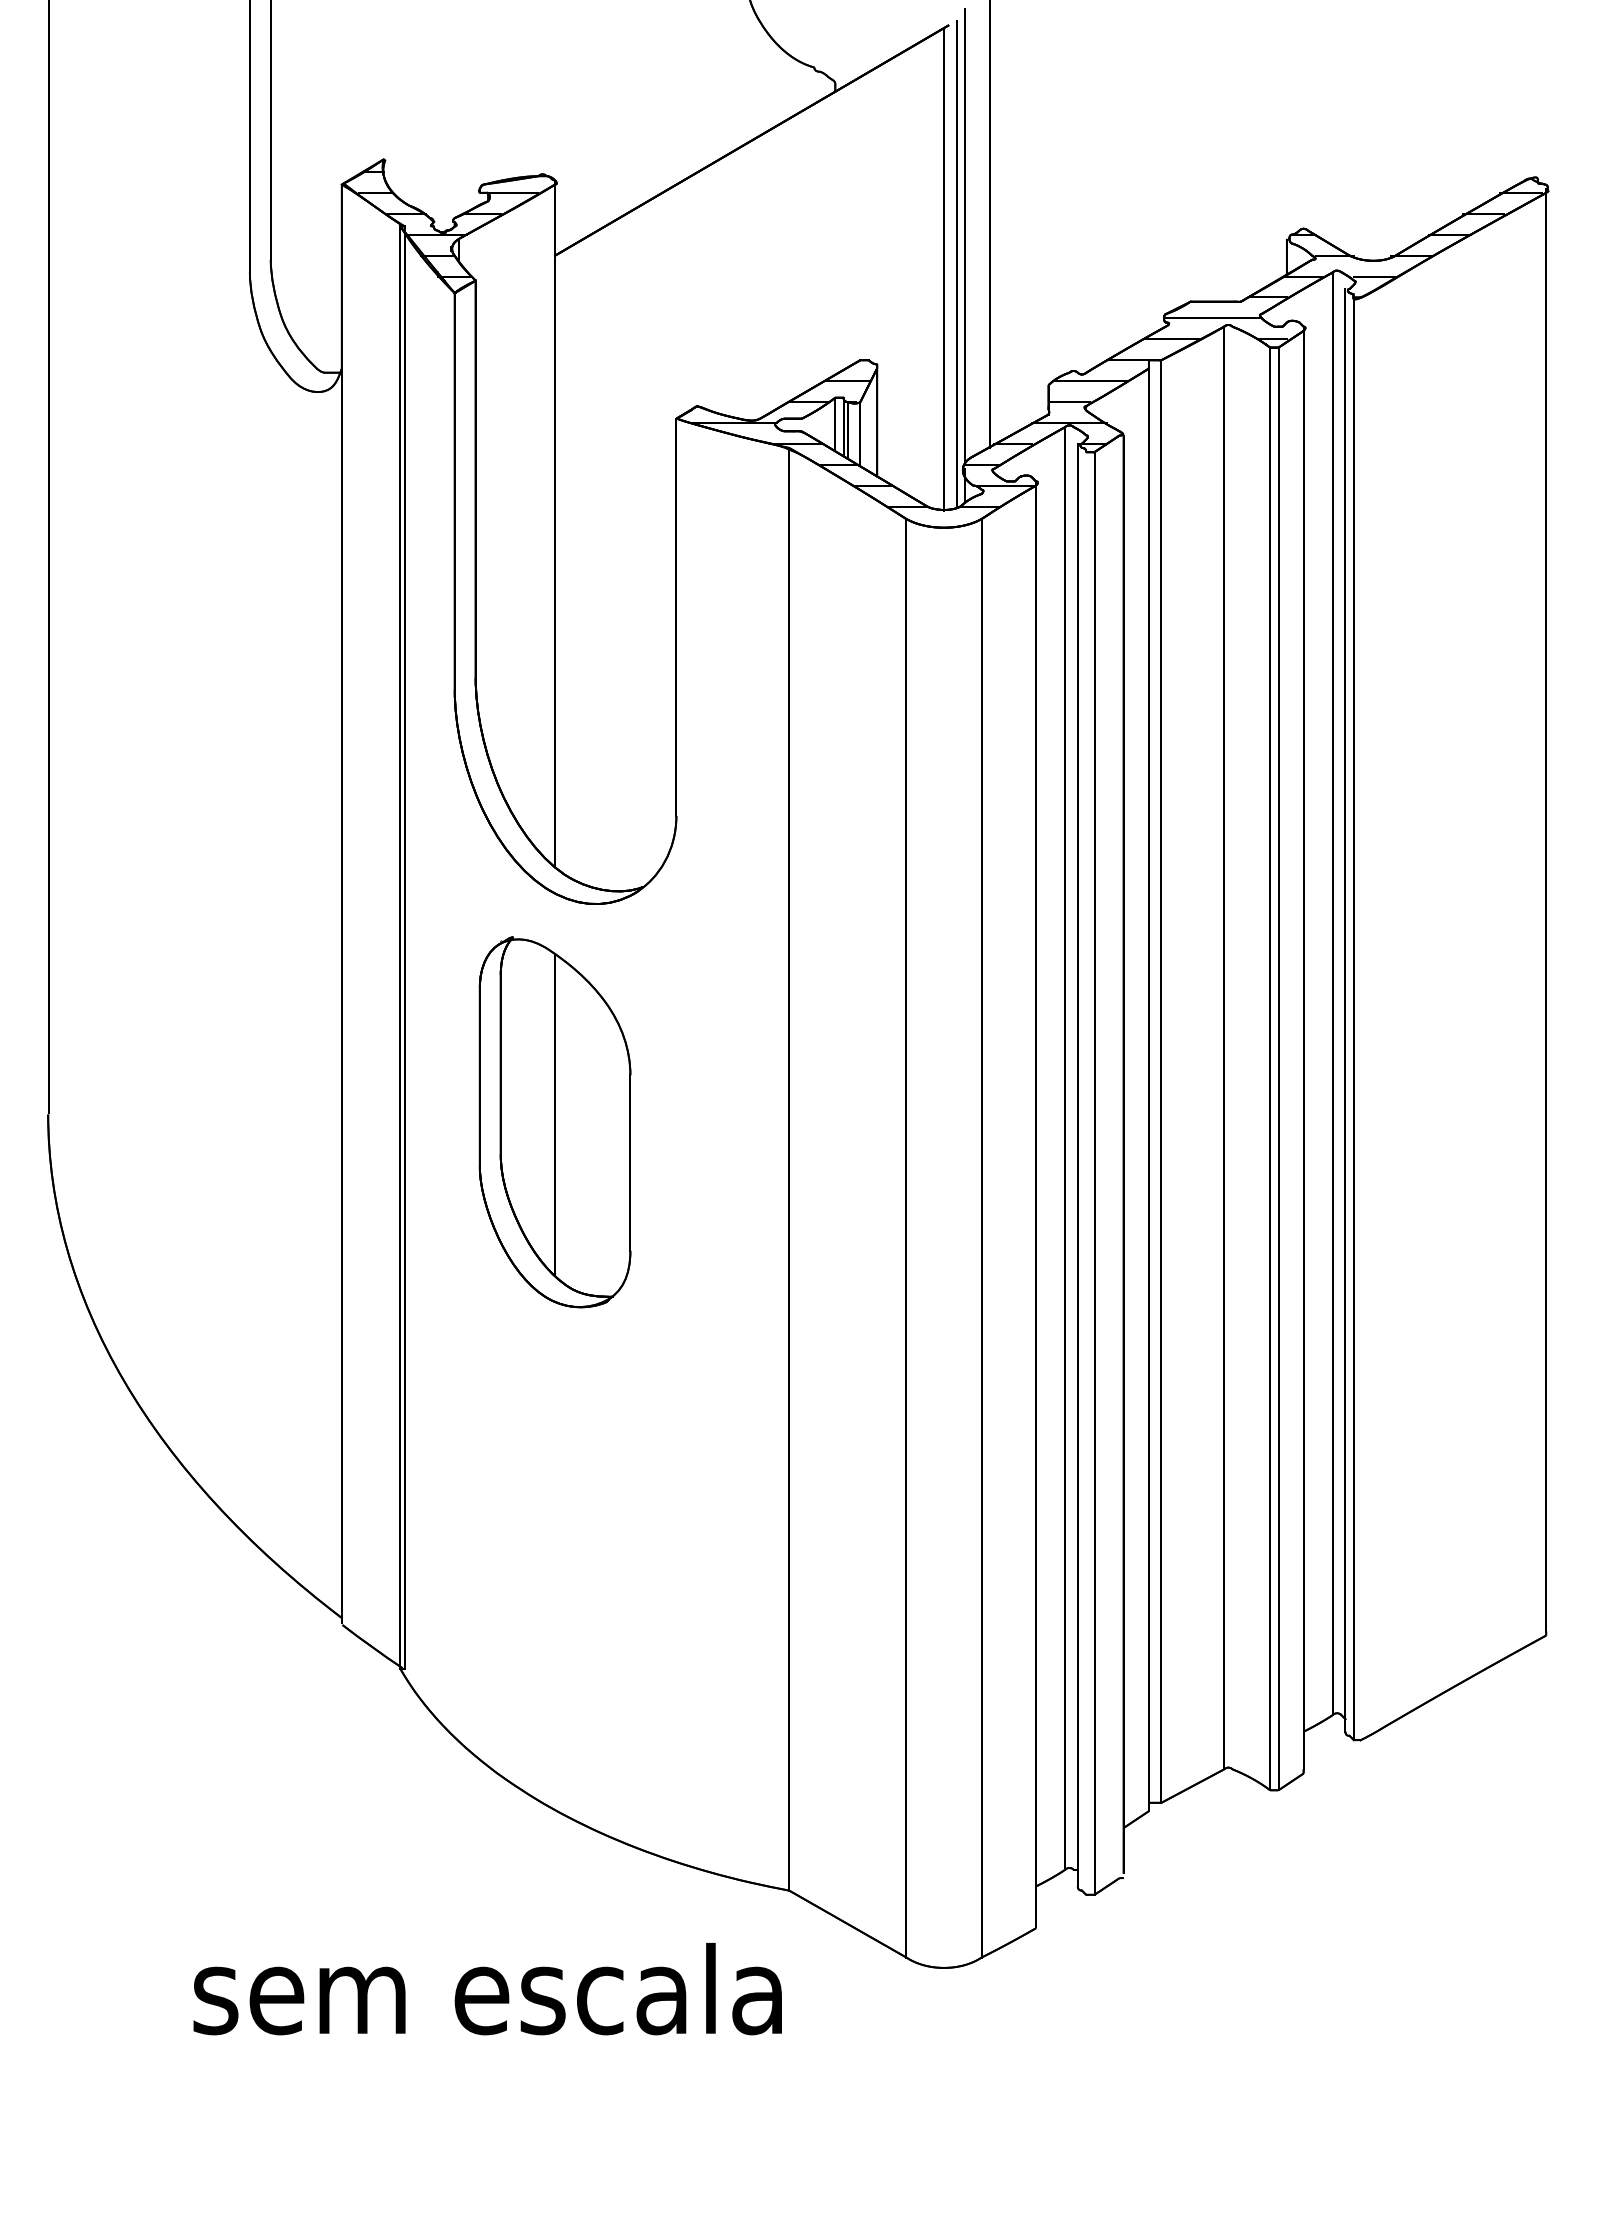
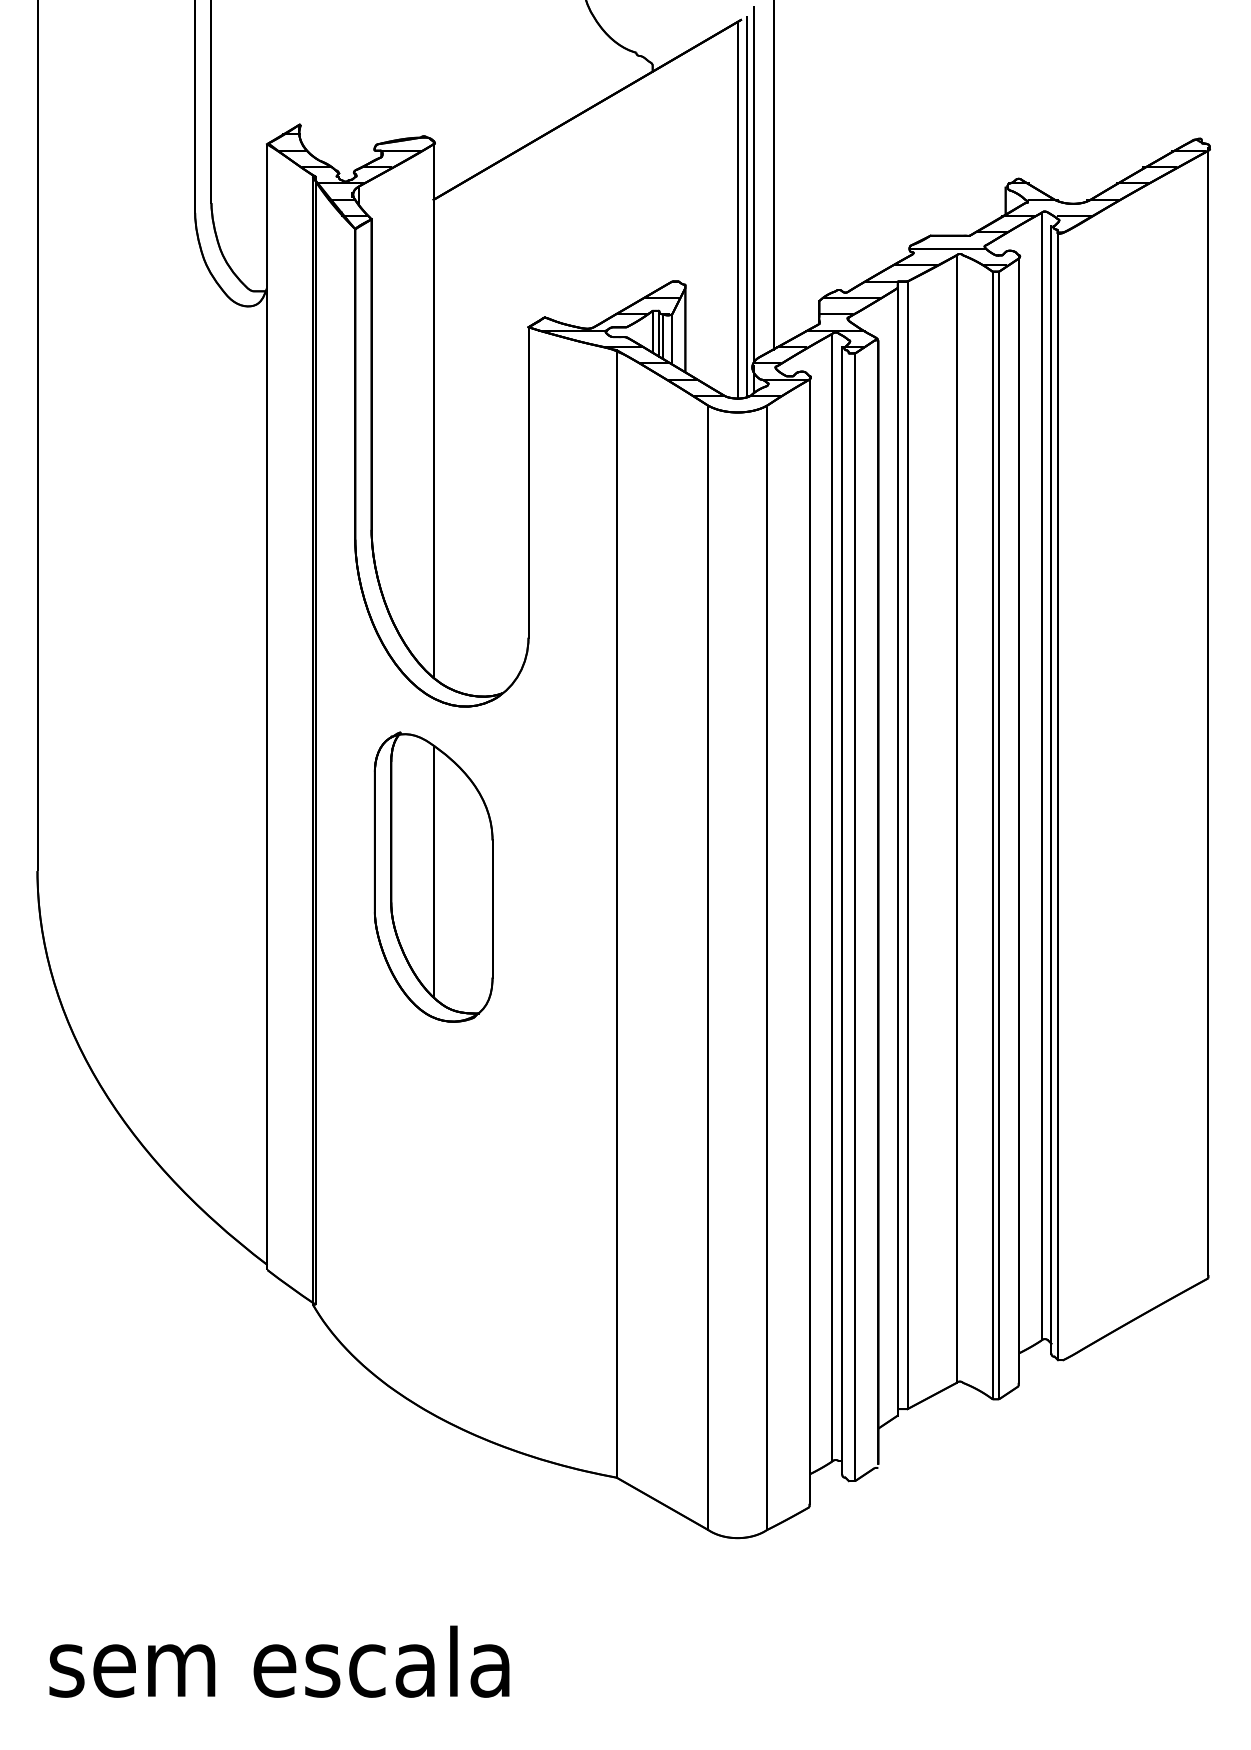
text: (487, 1989) -> (279, 1662), moved

